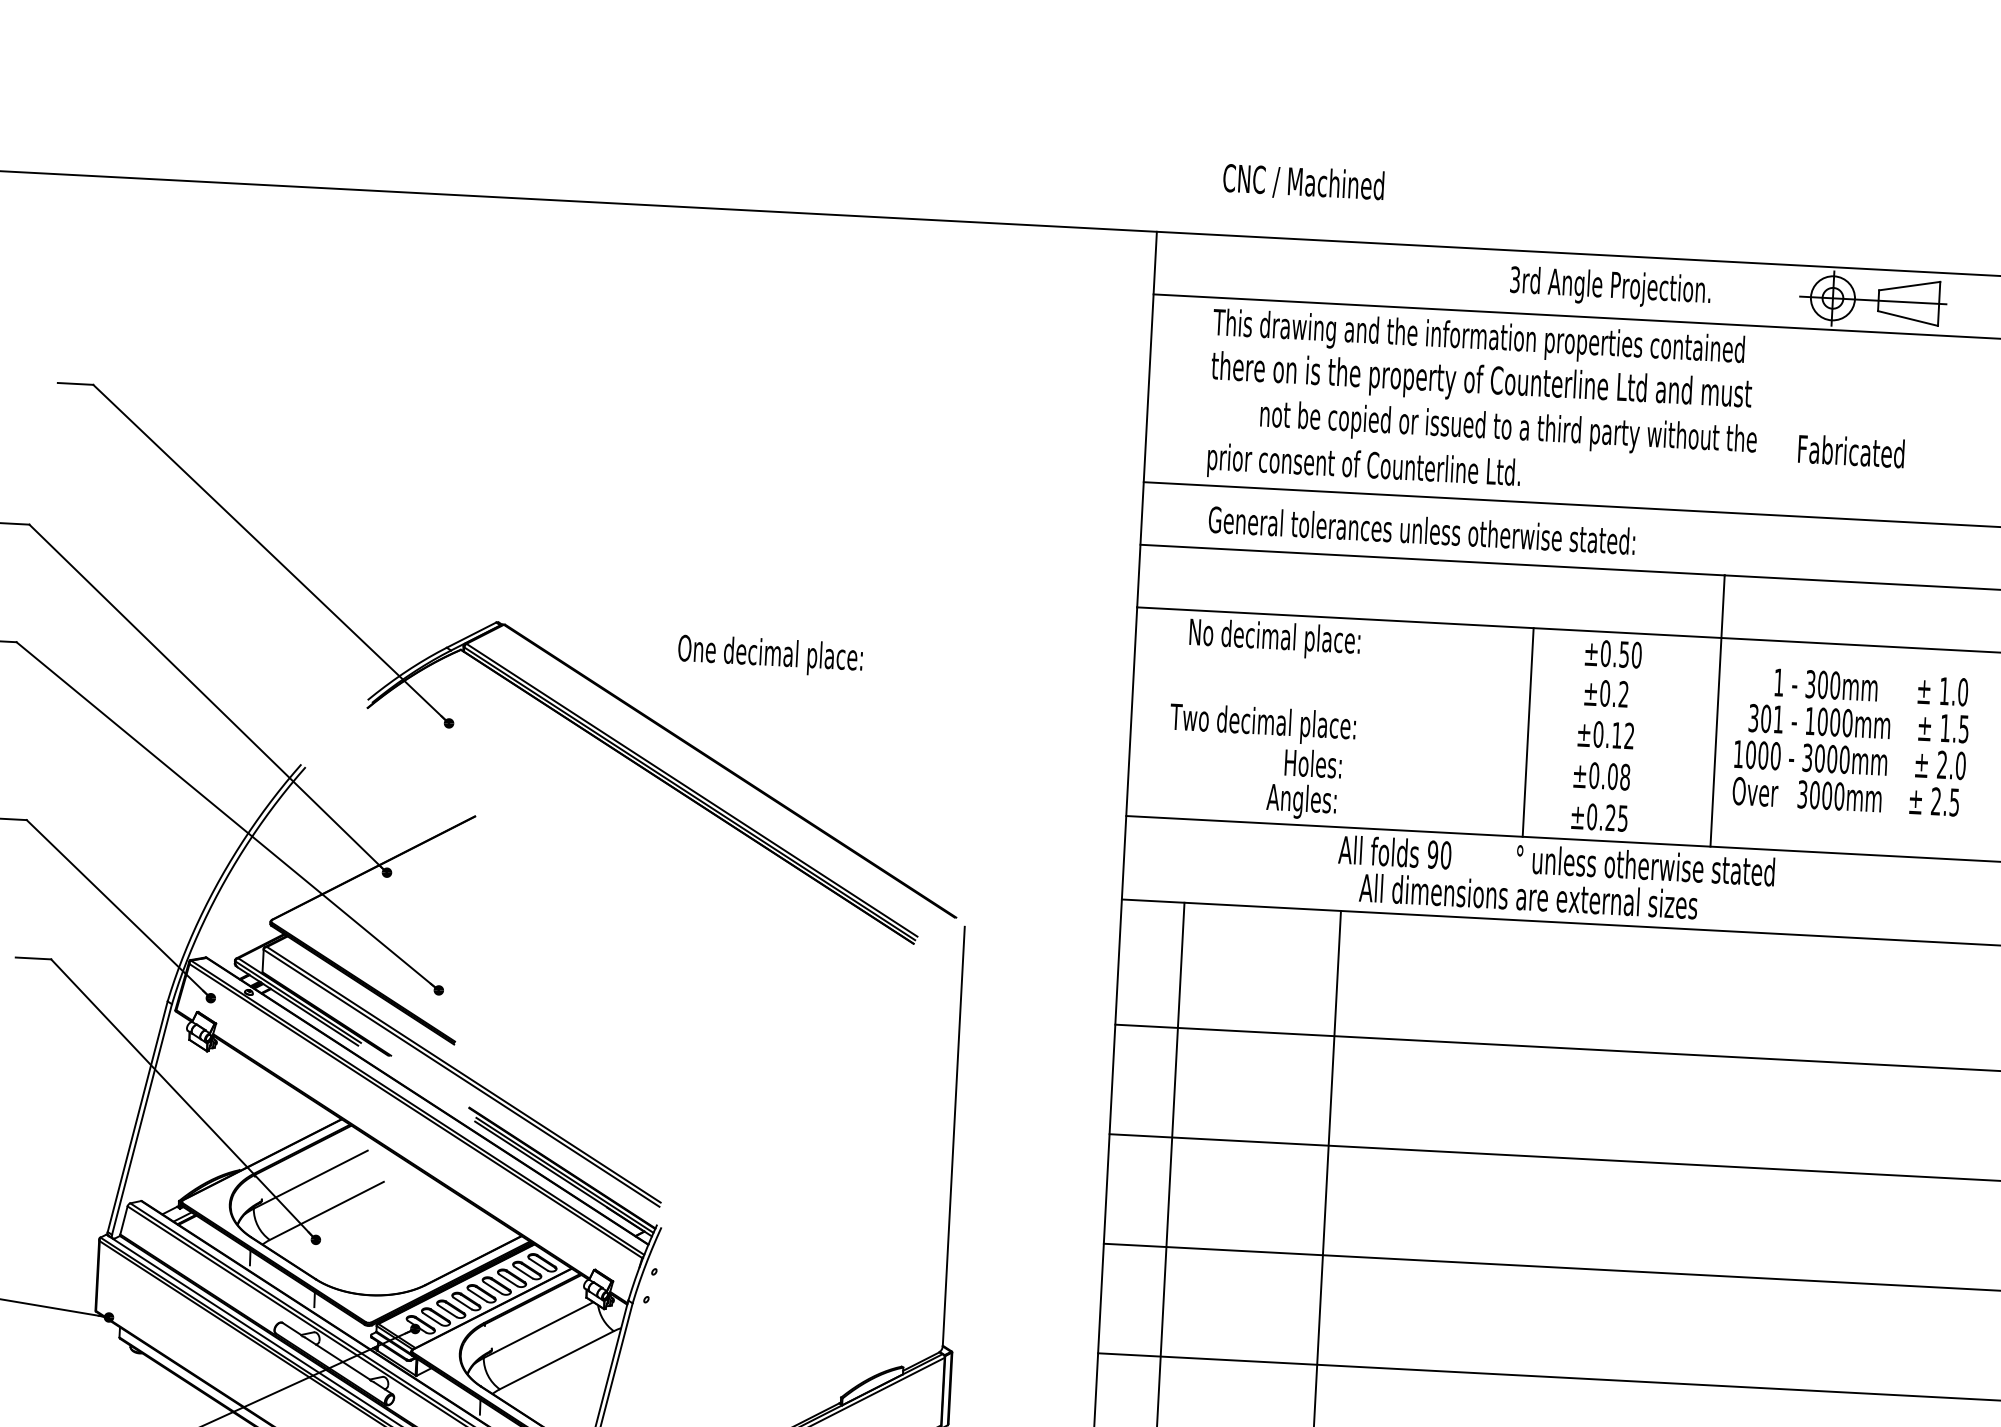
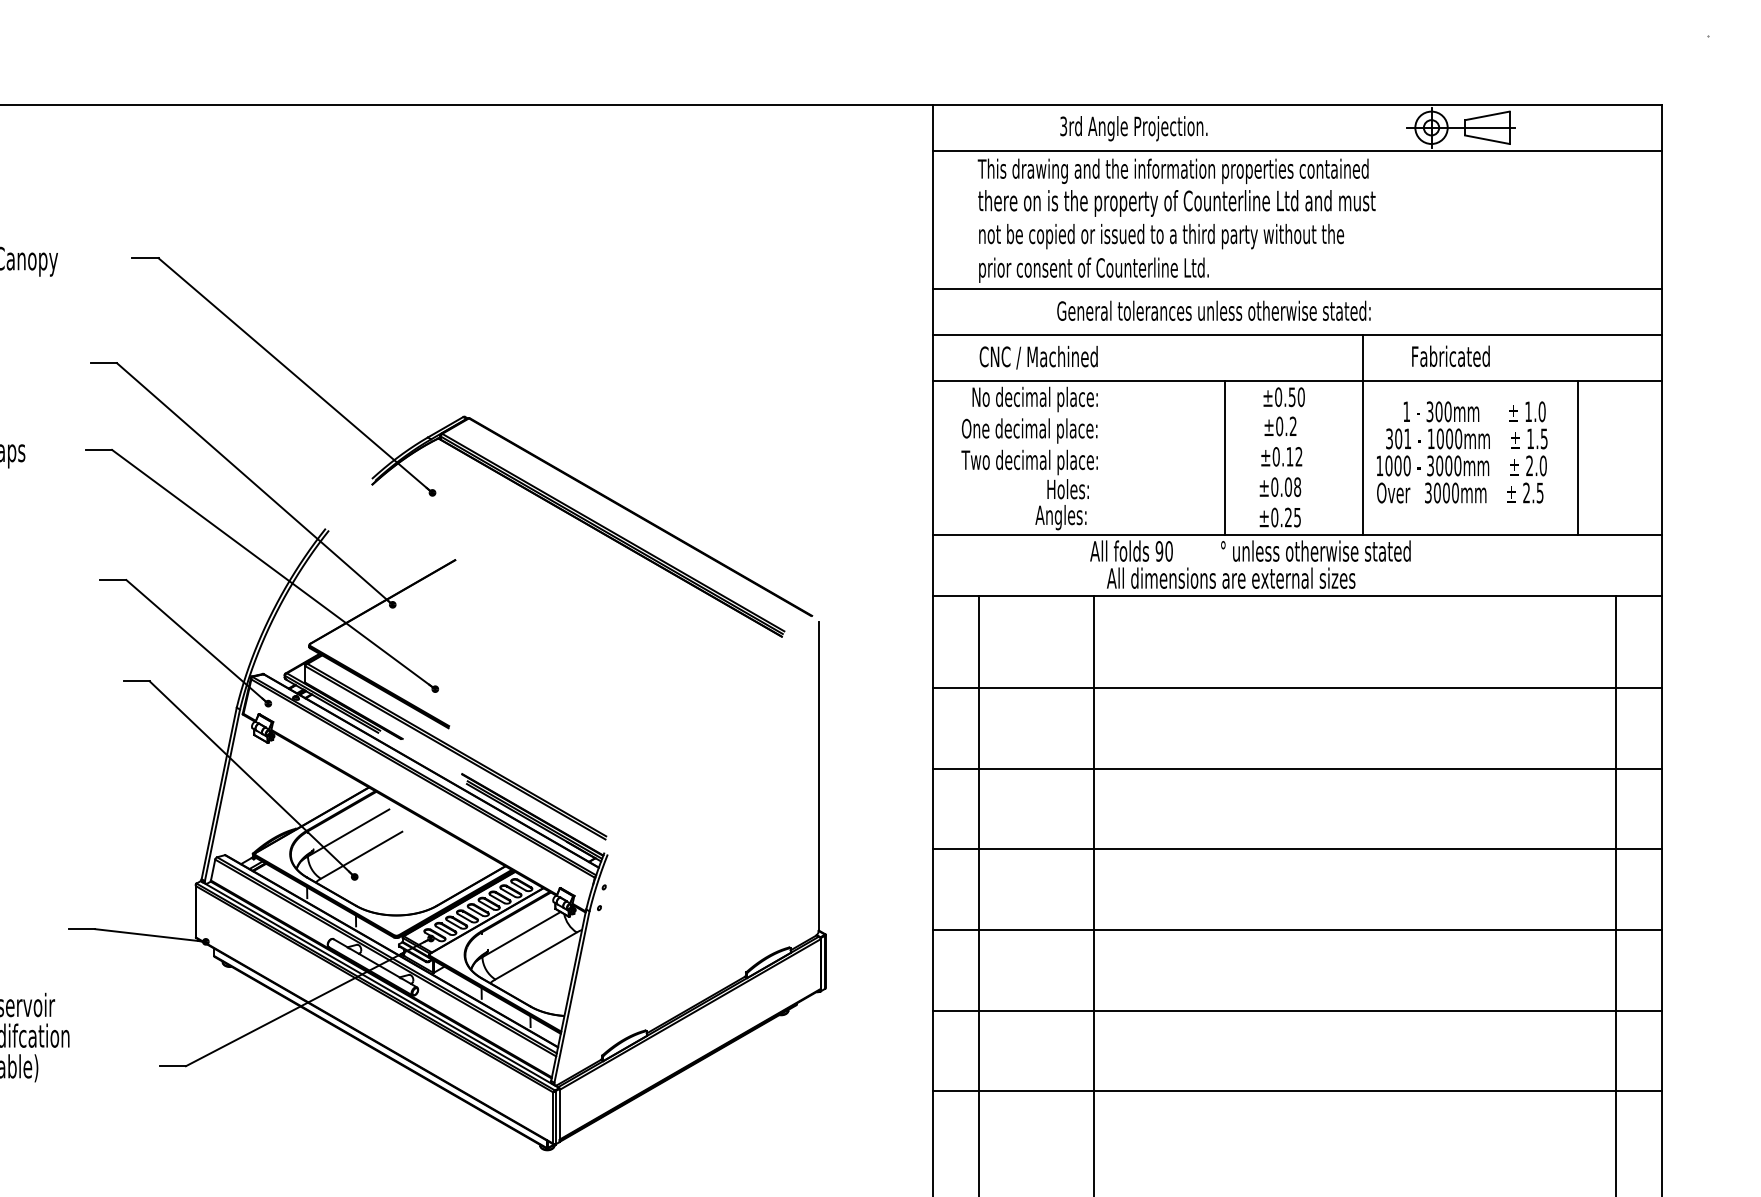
text: (1303, 182) -> (1038, 357), moved
text: (1609, 287) -> (1133, 128), moved
text: (1508, 429) -> (1161, 236), moved
text: (1850, 451) -> (1450, 356), moved
text: (1421, 529) -> (1213, 310), moved
text: (770, 655) -> (1029, 430), moved

